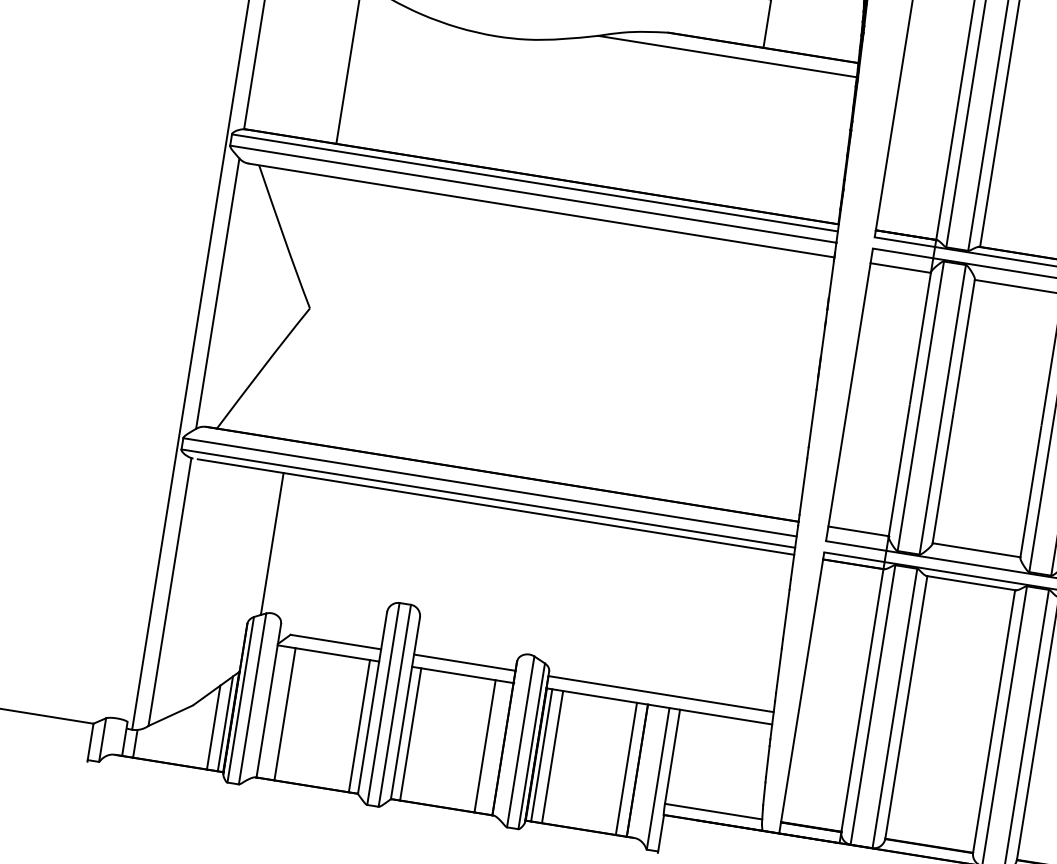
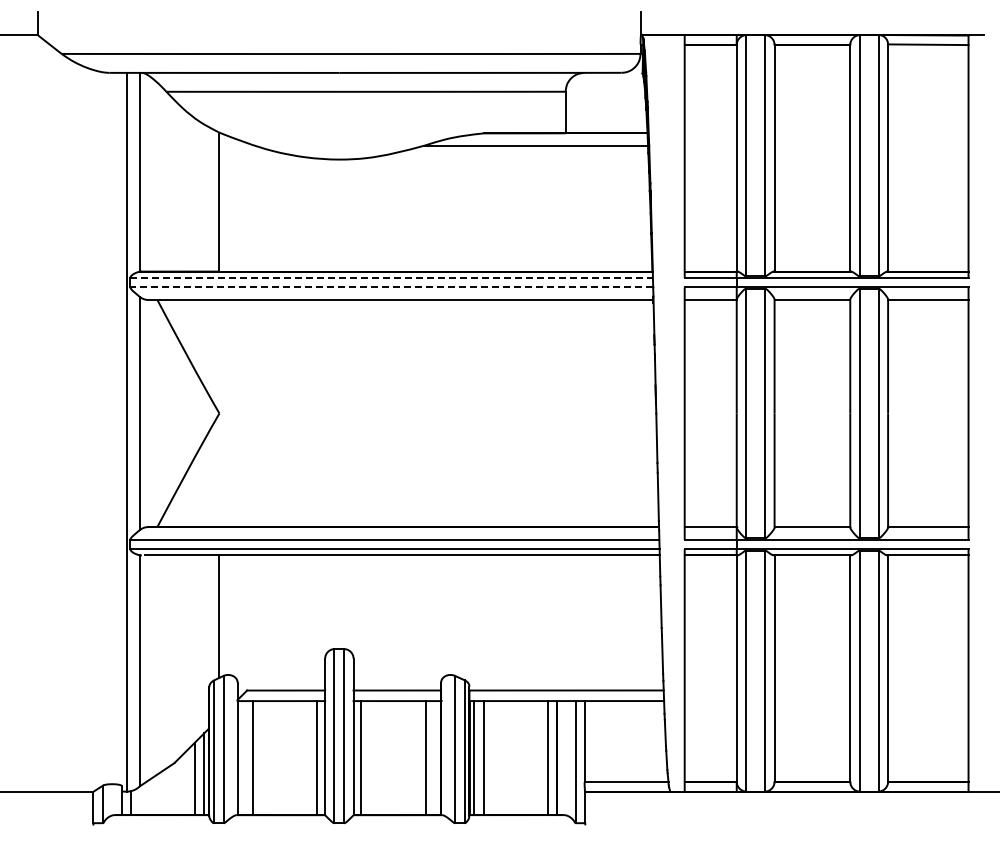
line: (535, 182) -> (392, 277), solid -> dashed
line: (532, 194) -> (391, 287), solid -> dashed

